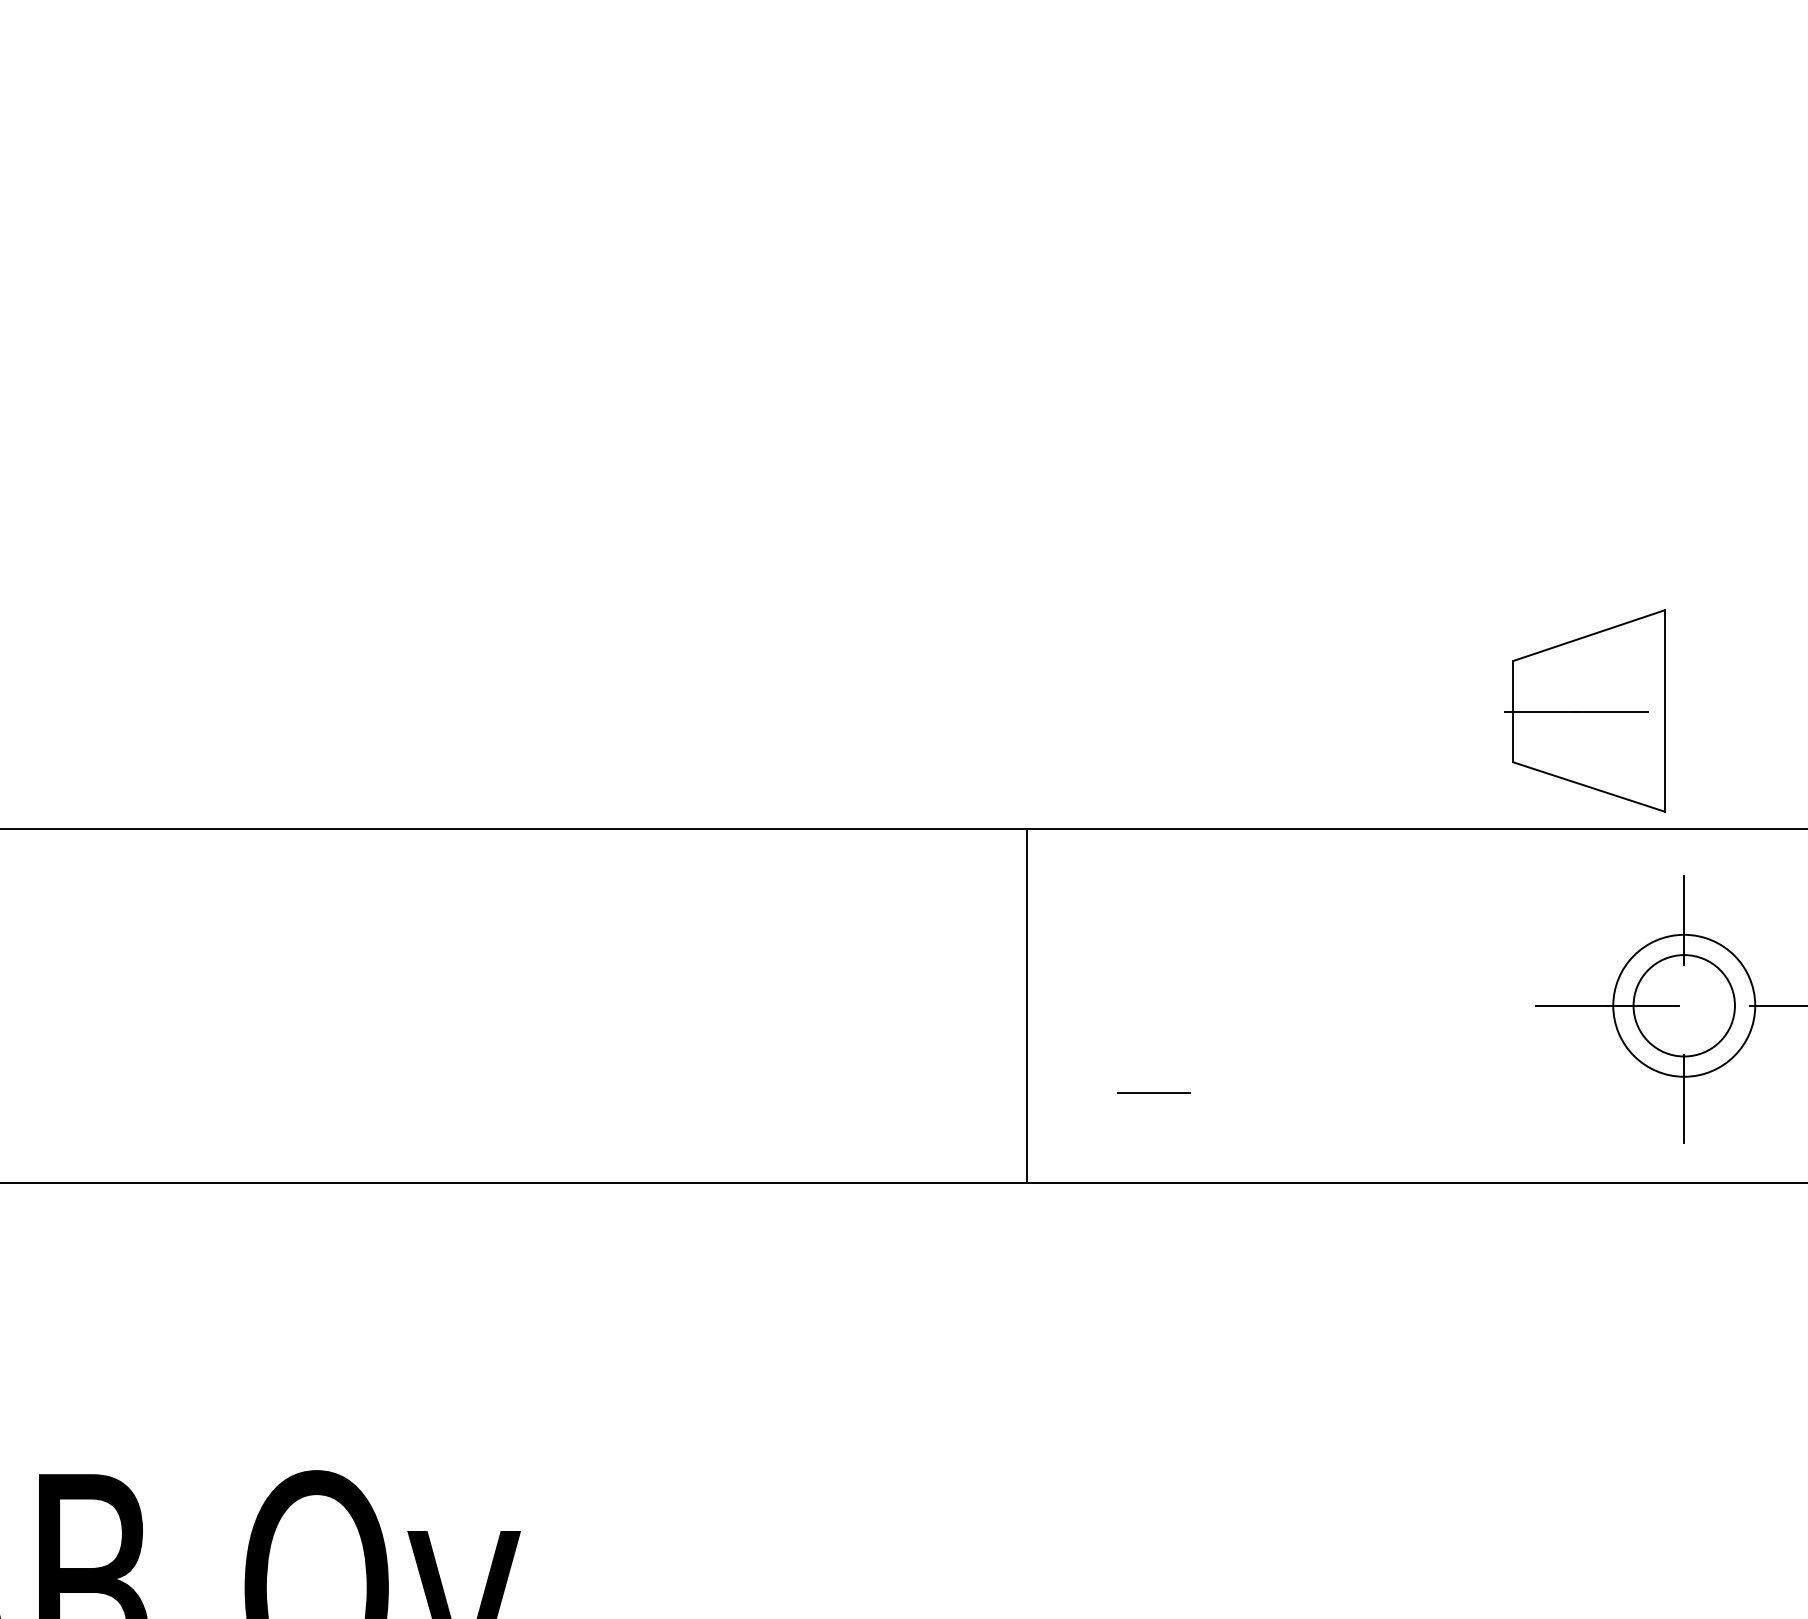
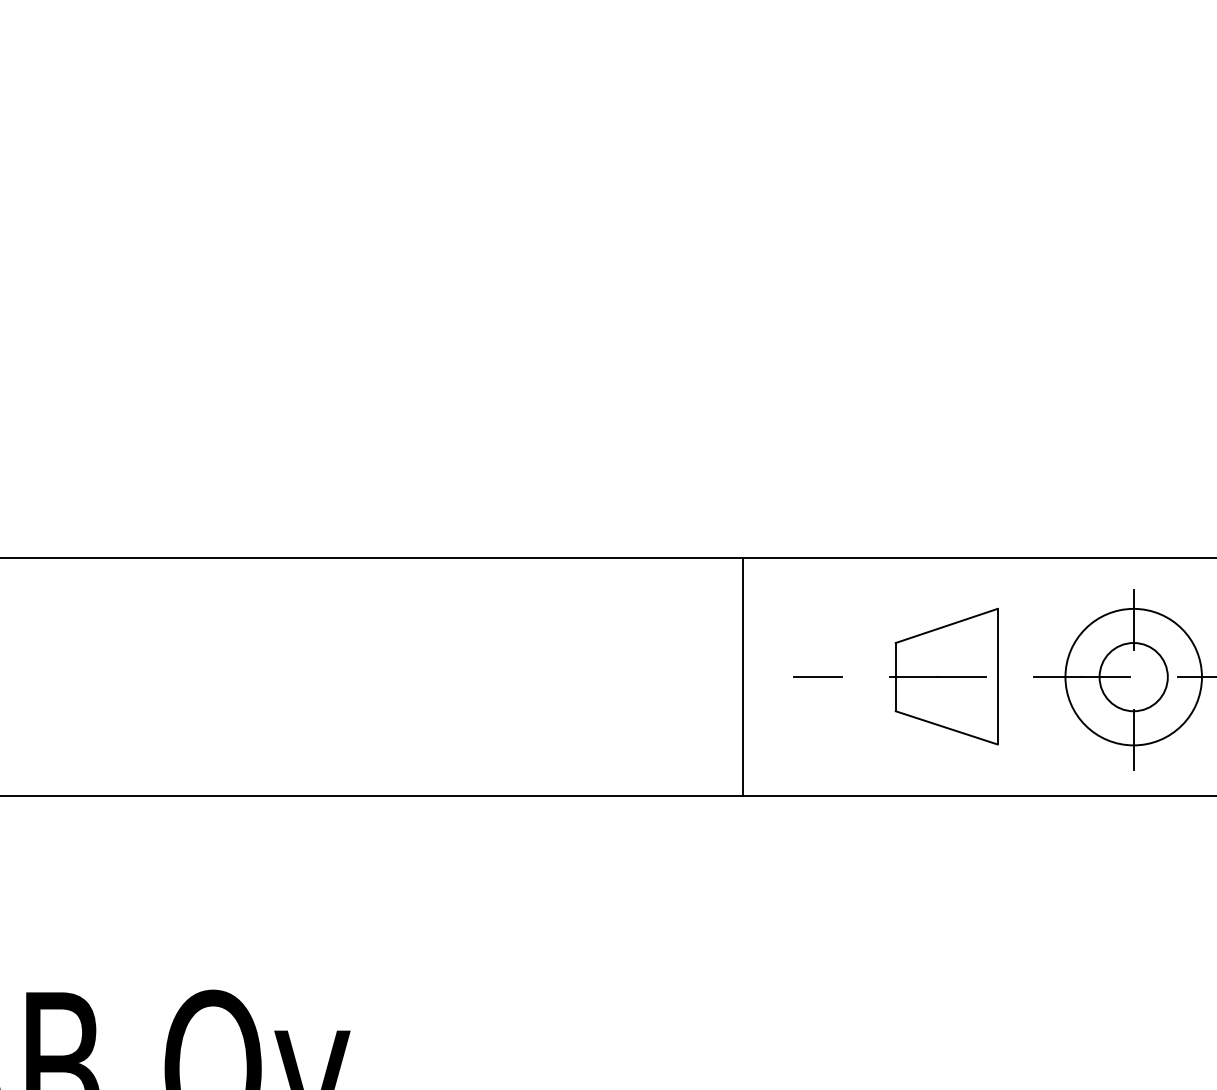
part: (1584, 710) -> (943, 676), moved
circle: (1683, 1004) -> (1133, 676), size x1.43
line: (1027, 1006) -> (742, 677), moved
line: (1153, 1092) -> (817, 676), moved

